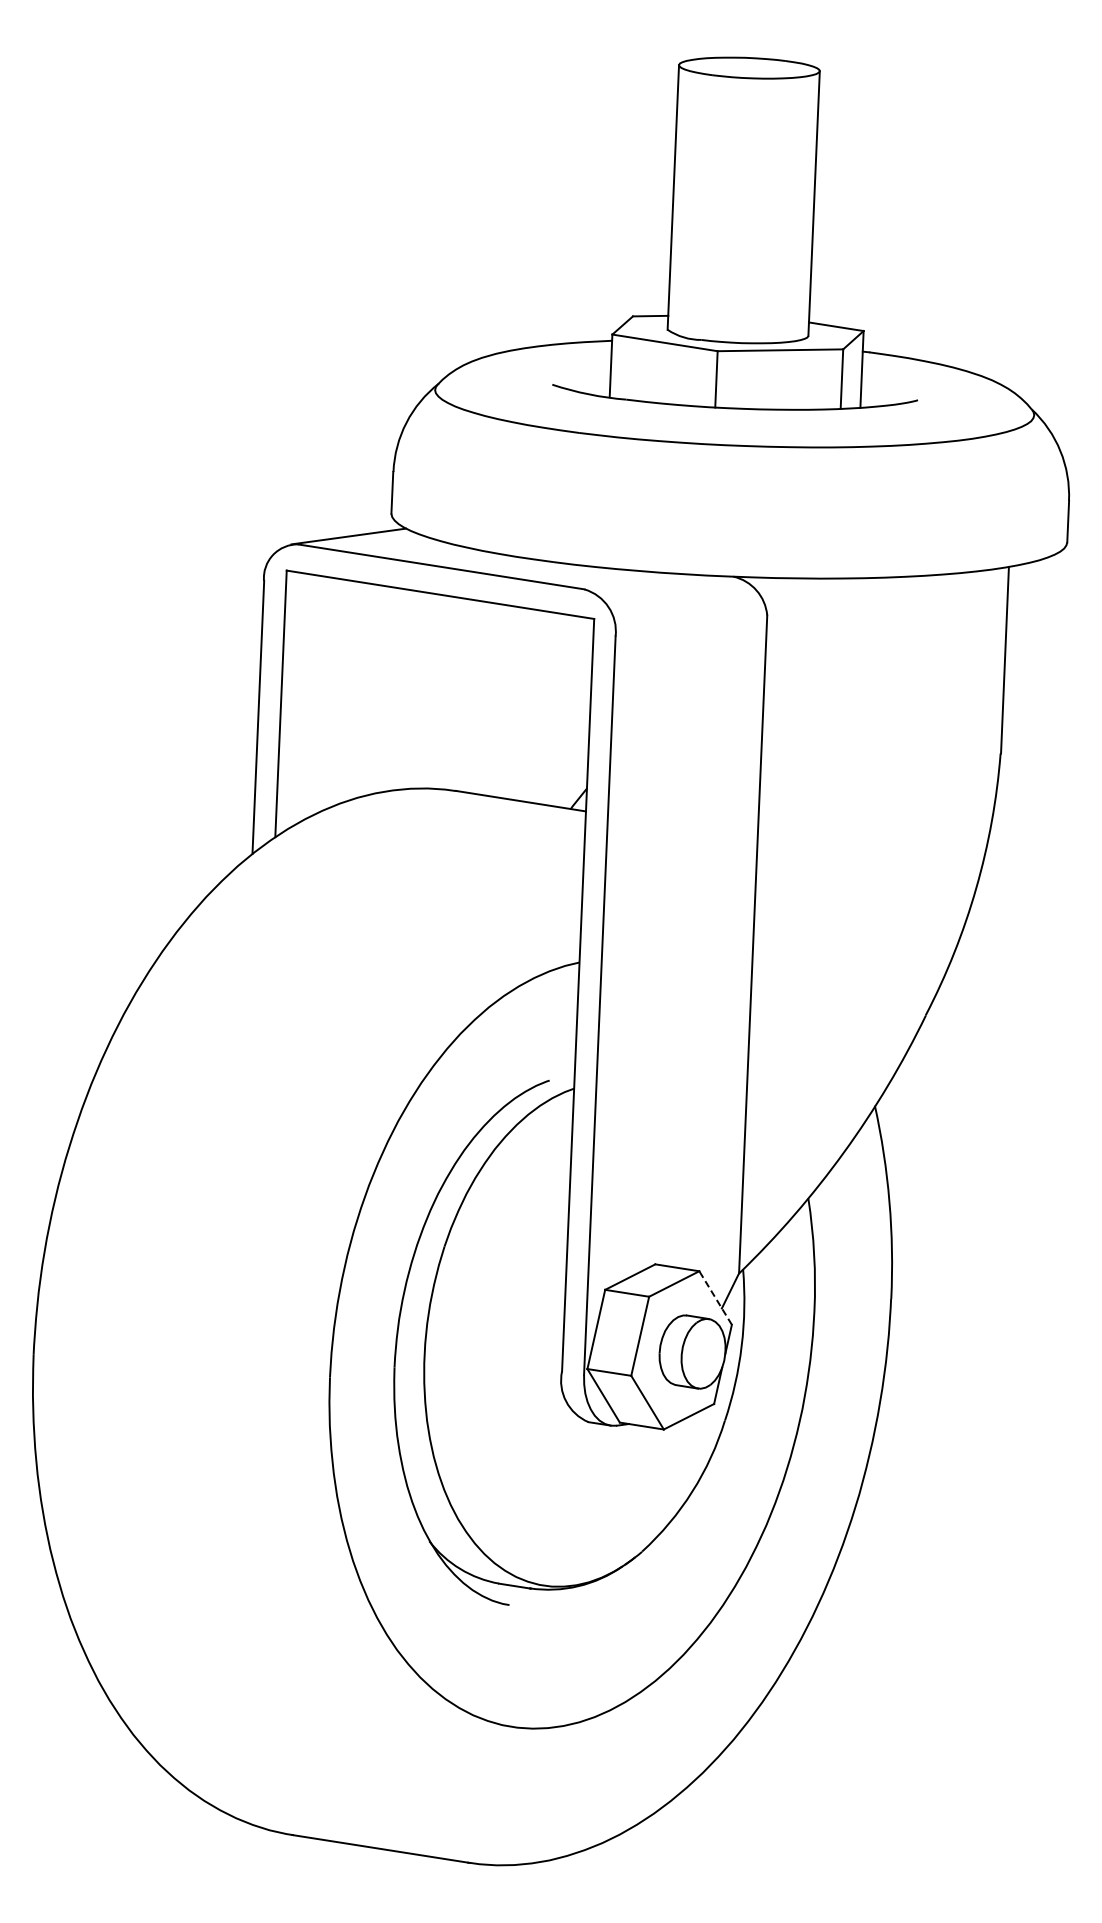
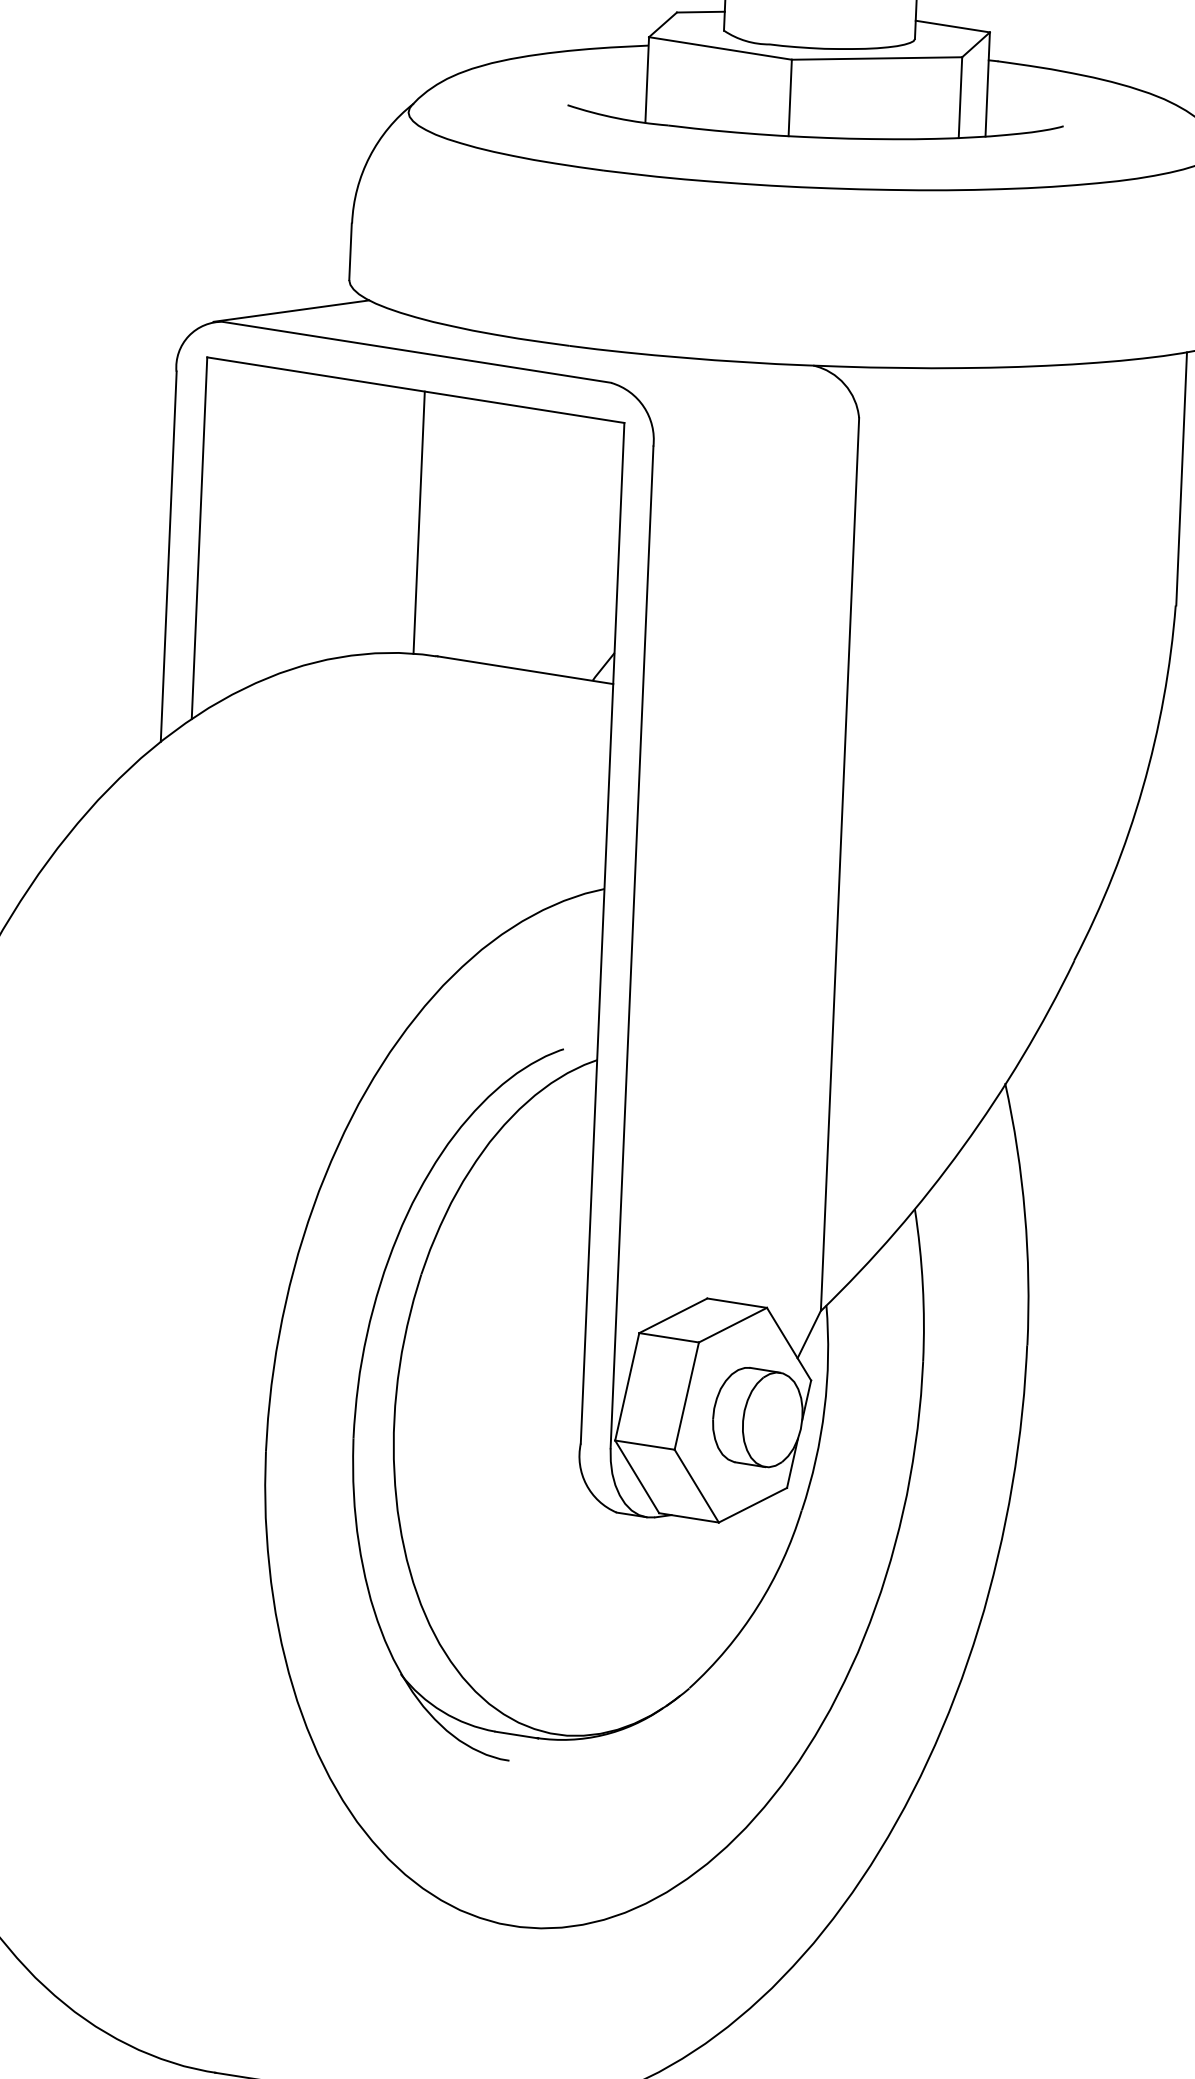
line: (442, 692) -> (418, 522), added
line: (715, 1297) -> (788, 1343), dashed -> solid

